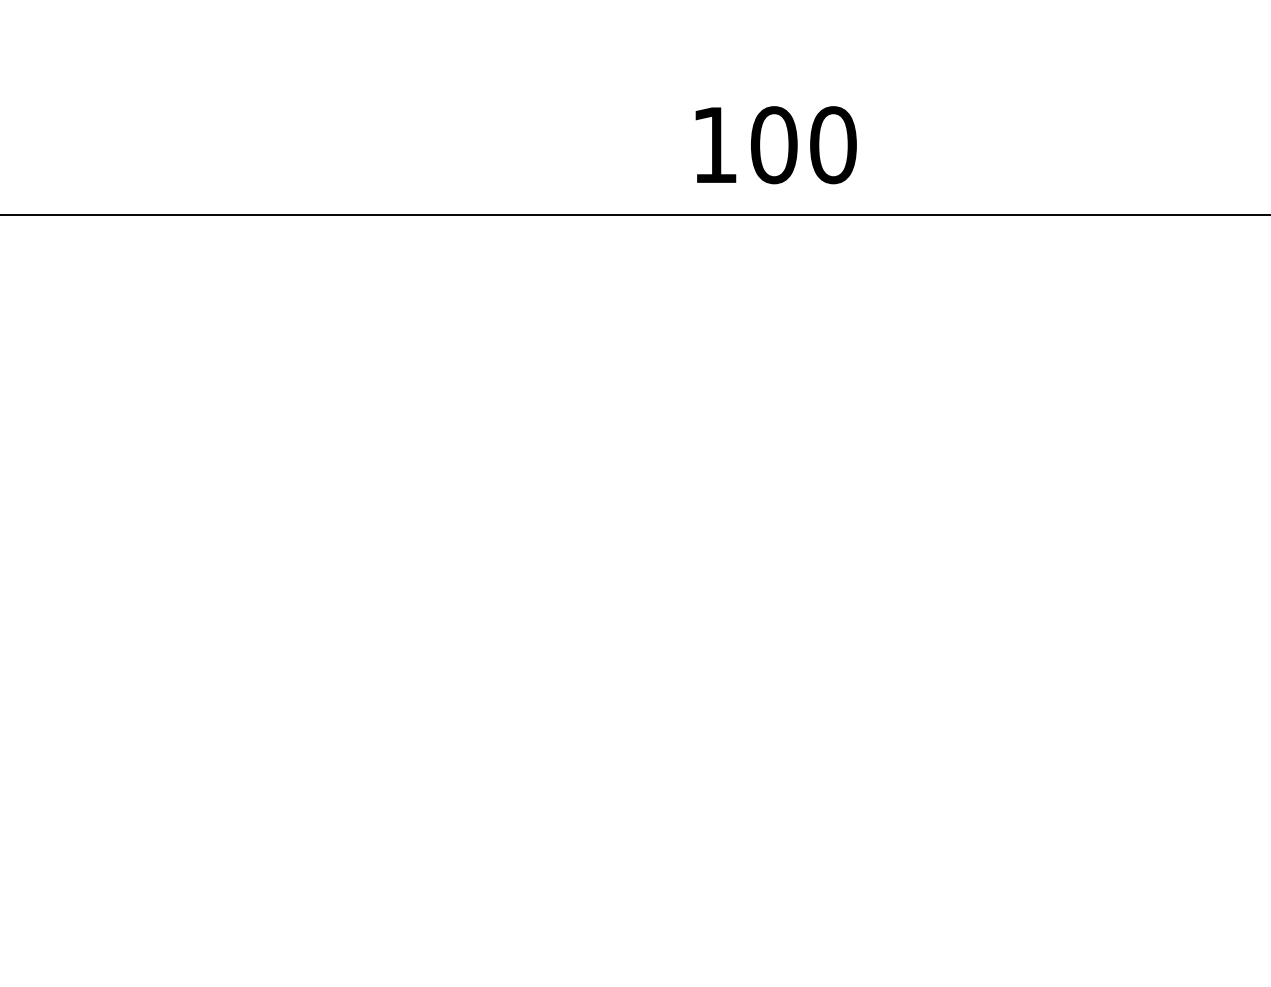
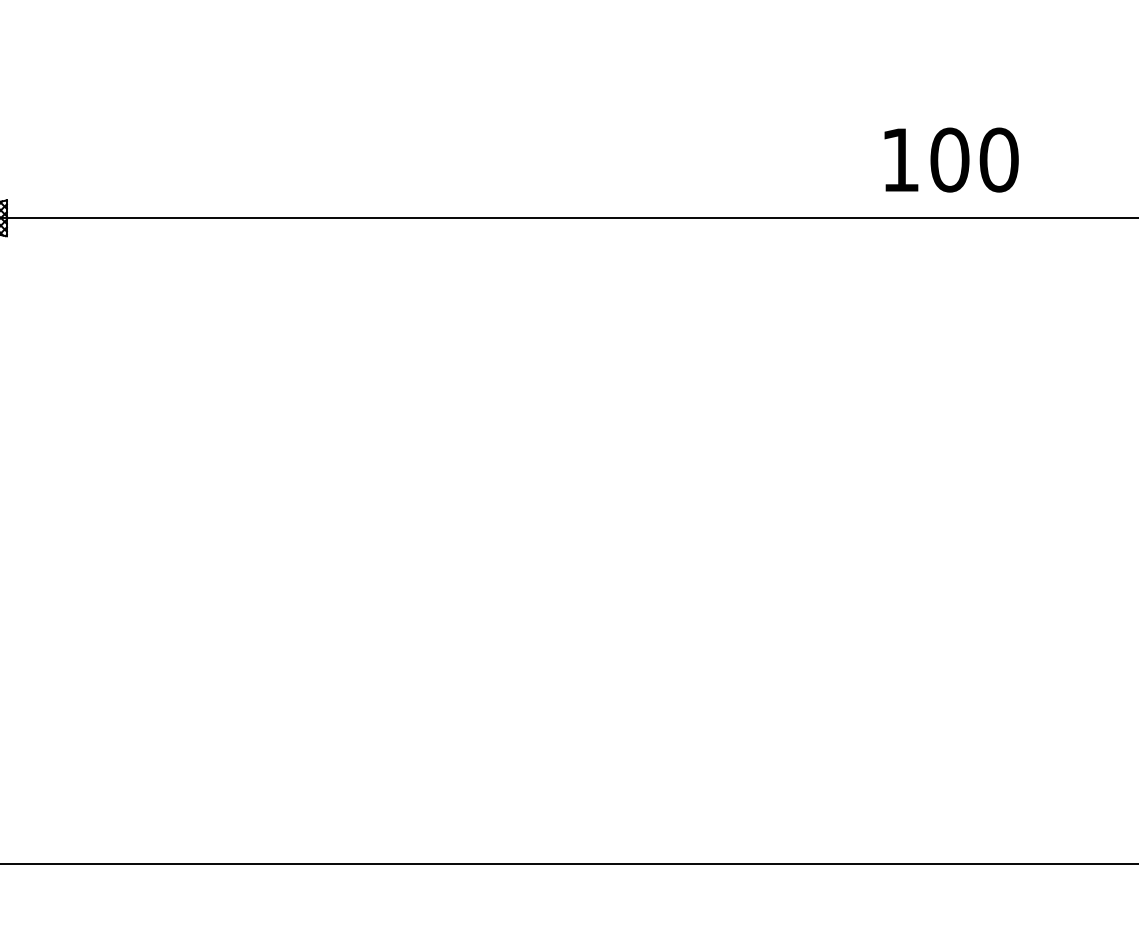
text: (776, 144) -> (951, 159), moved

